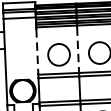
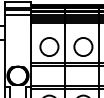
line: (78, 49) -> (65, 43), dashed -> solid
line: (37, 51) -> (31, 43), dashed -> solid

